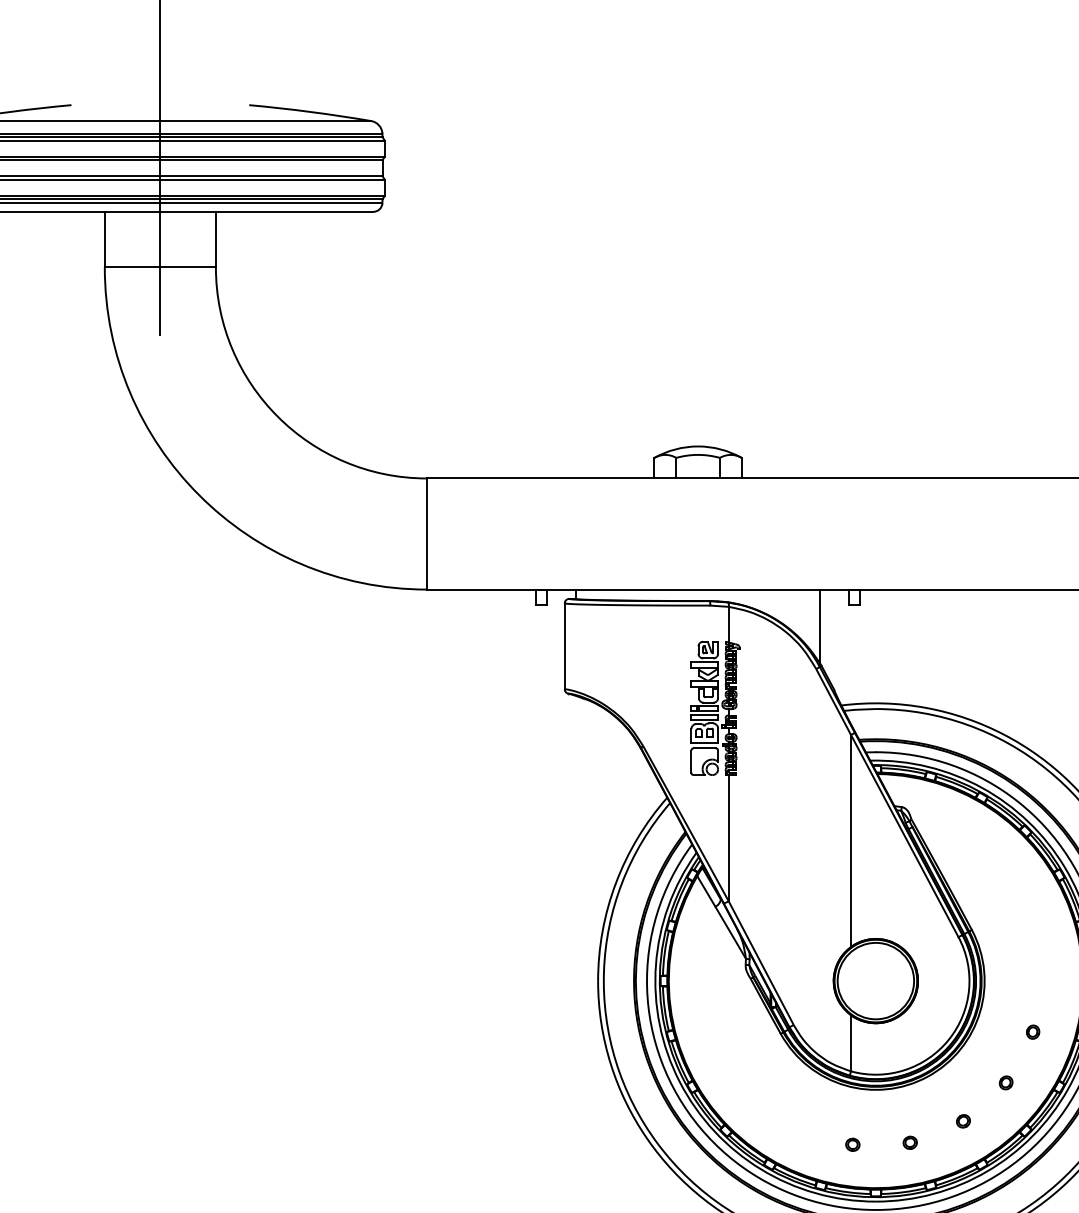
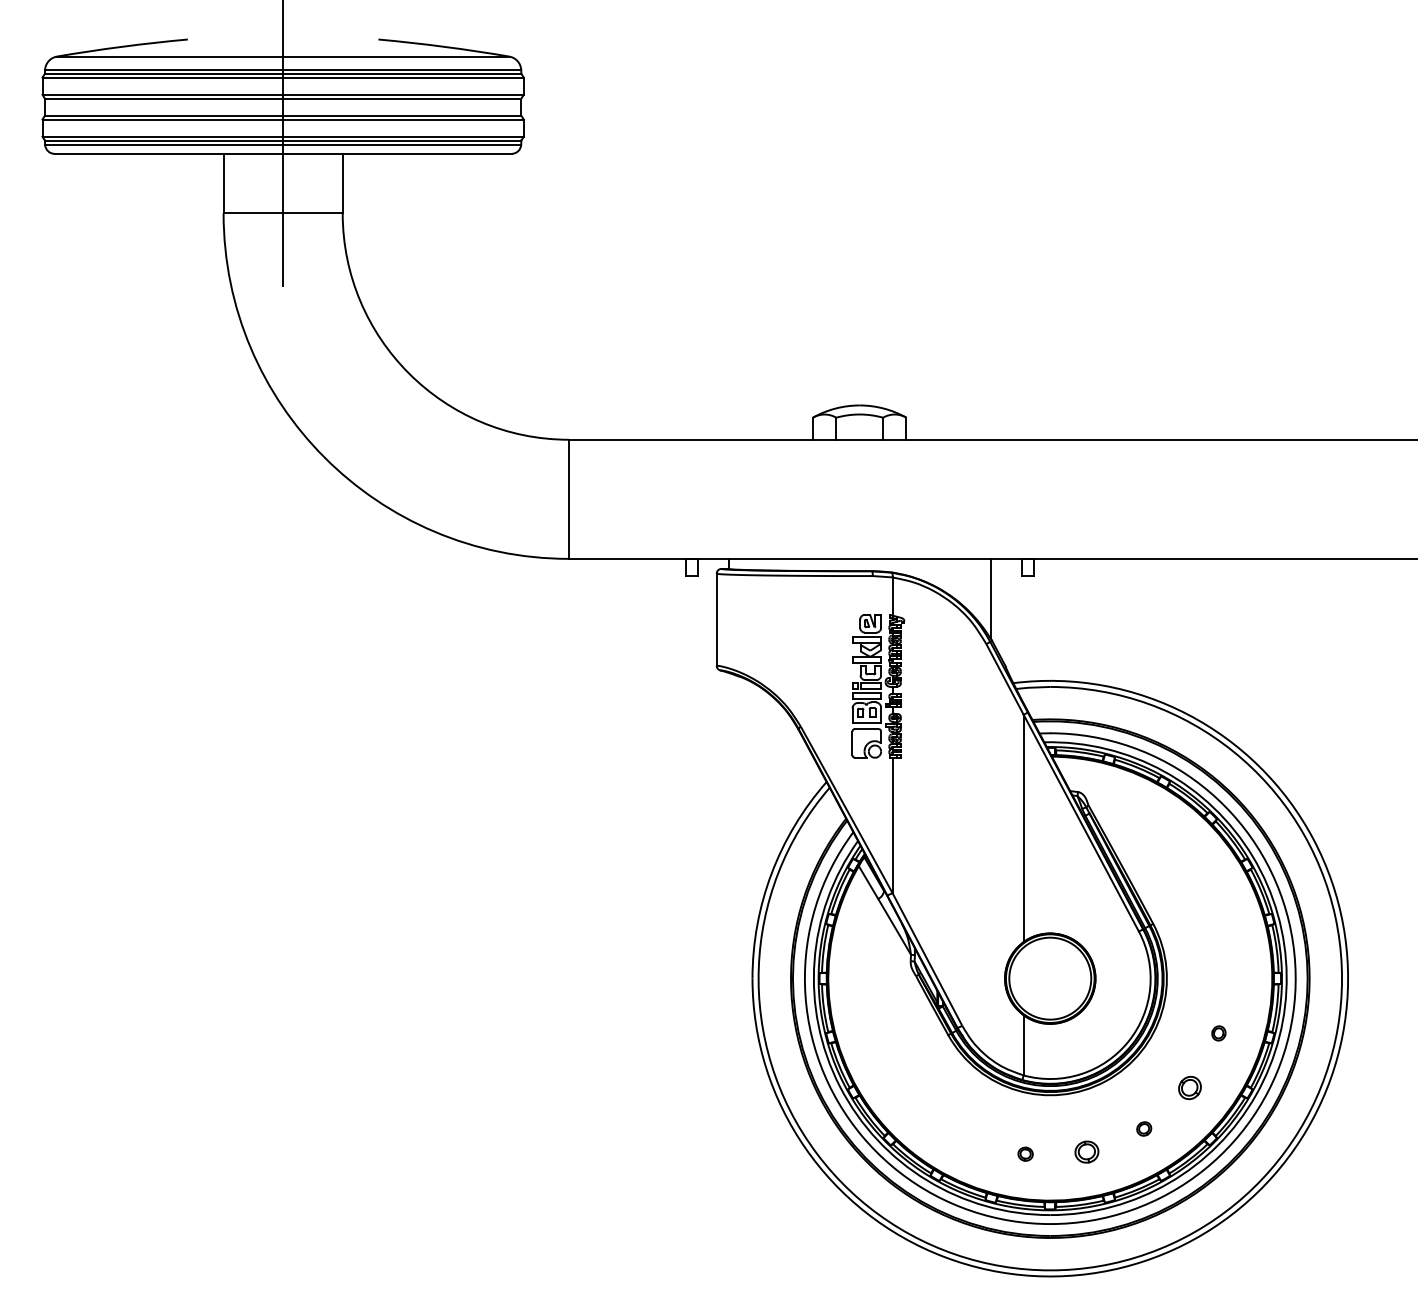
part: (1005, 1082) -> (1189, 1087), size x1.6
part: (910, 1142) -> (1087, 1151), size x1.6

